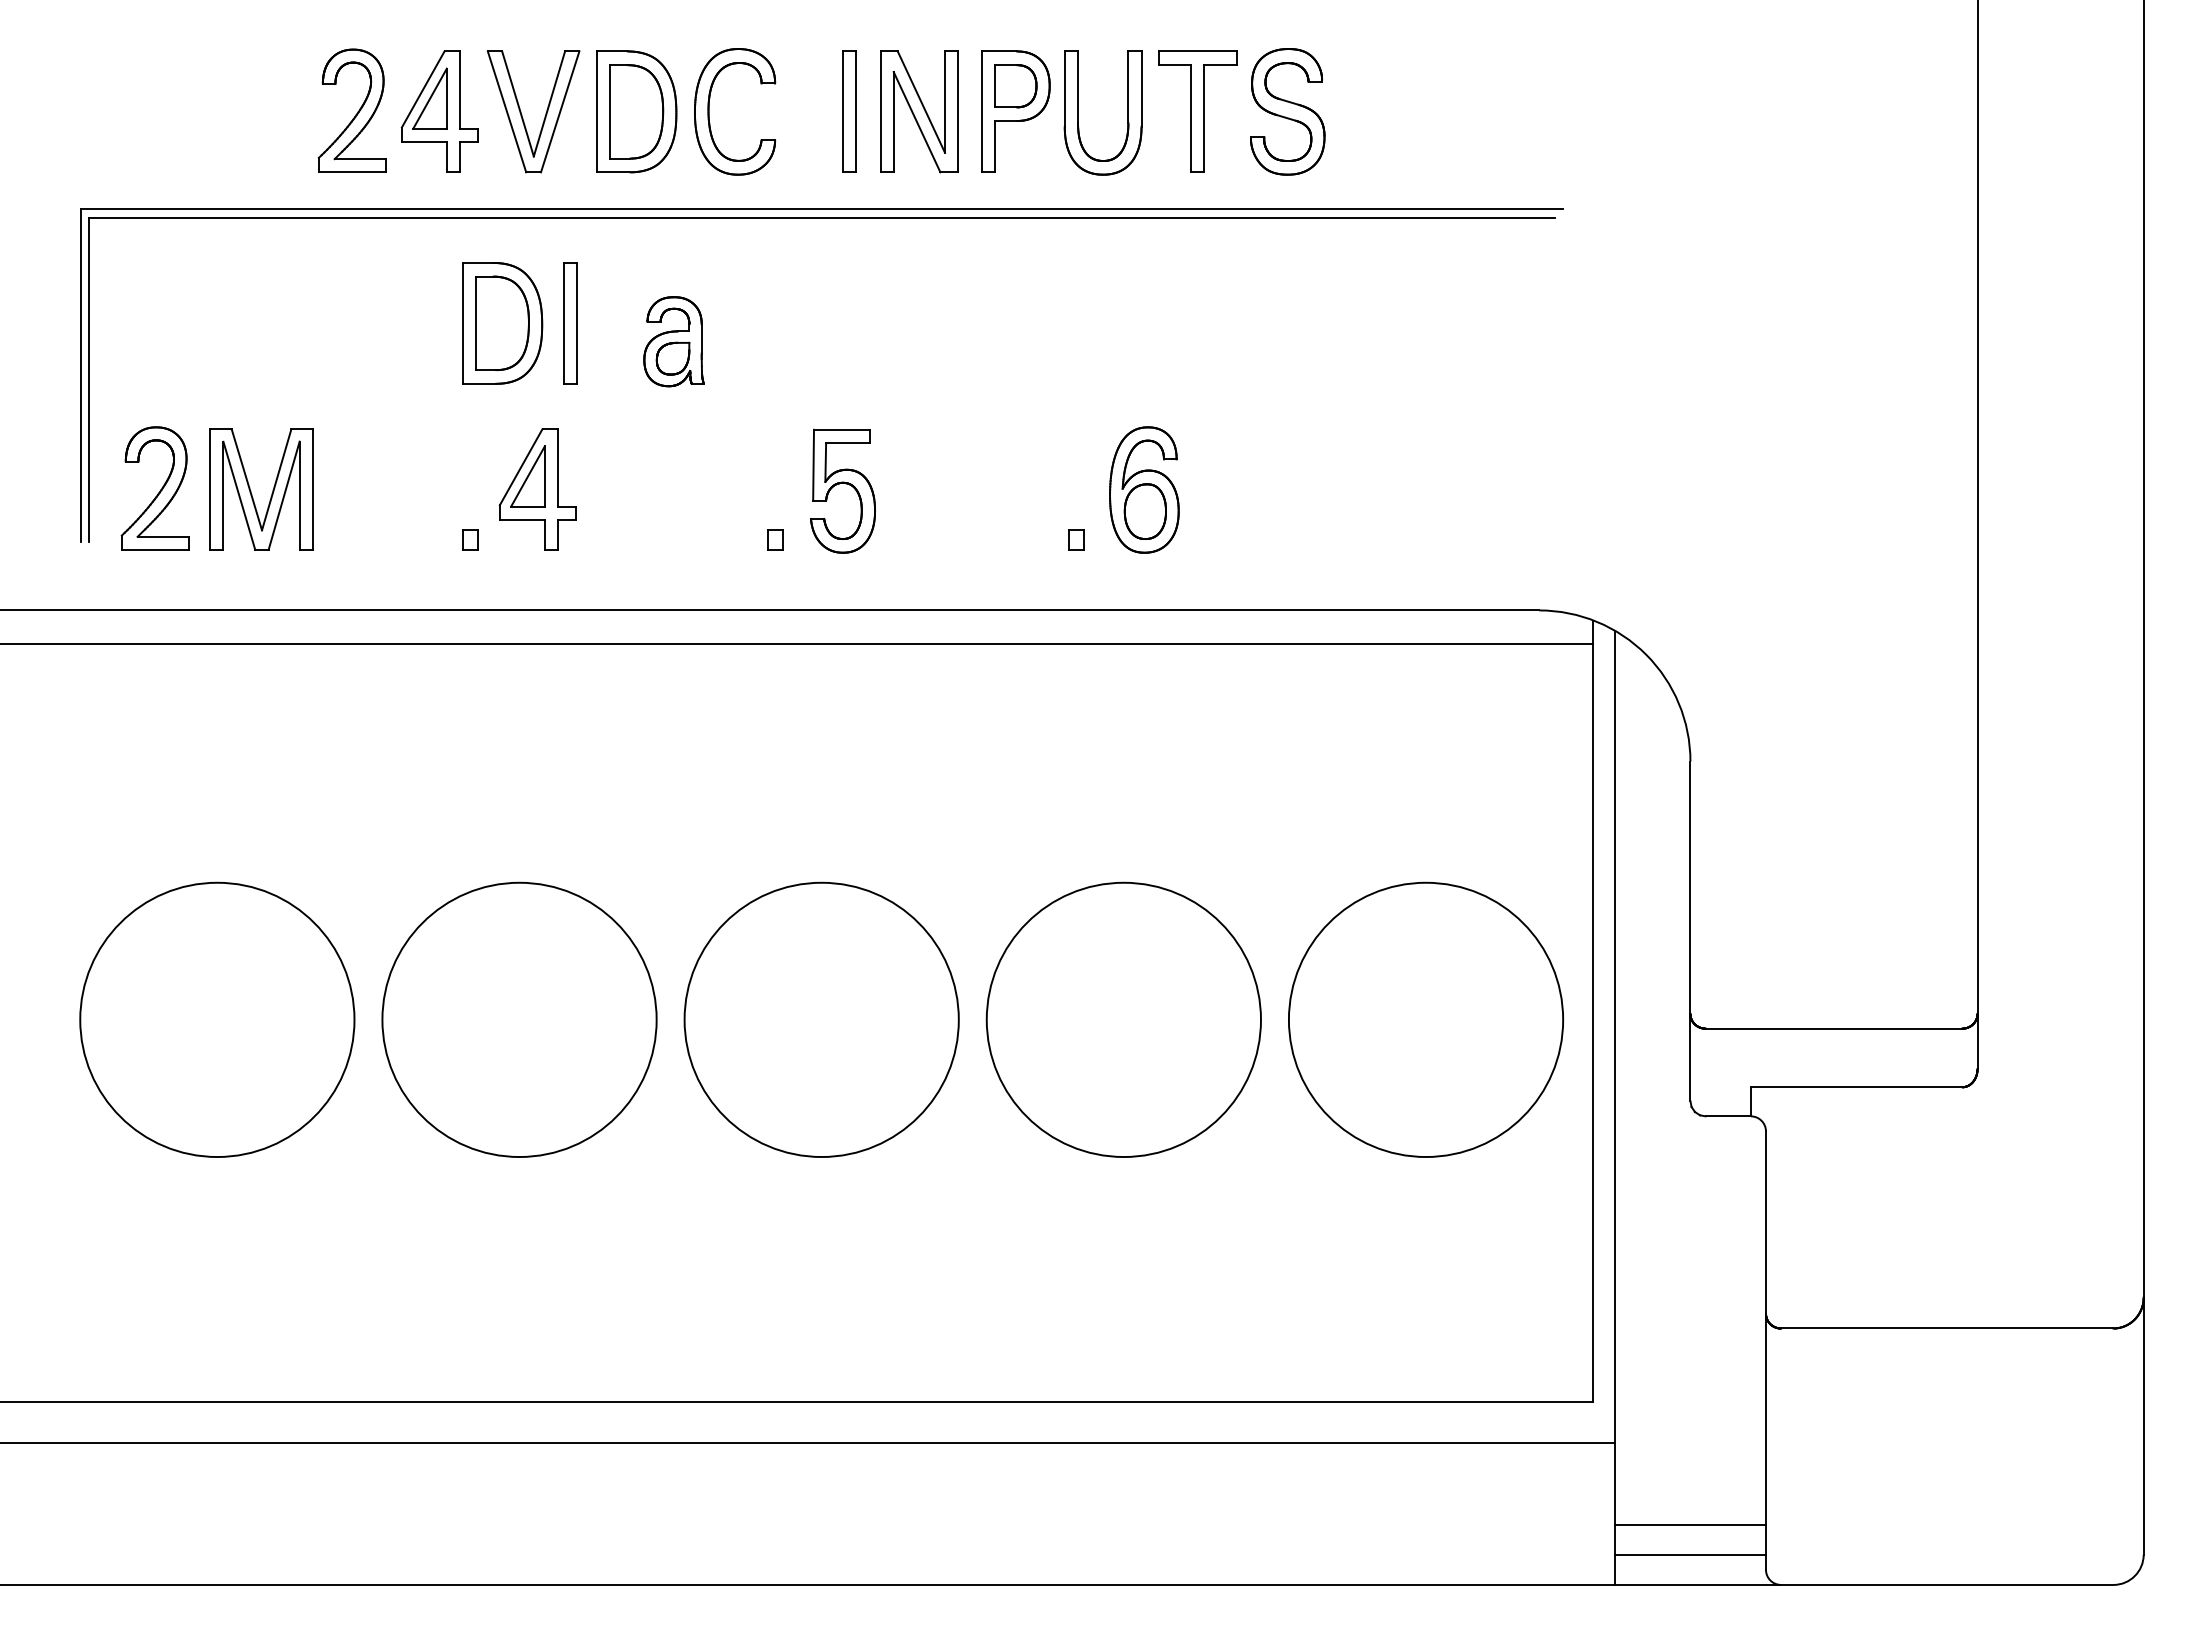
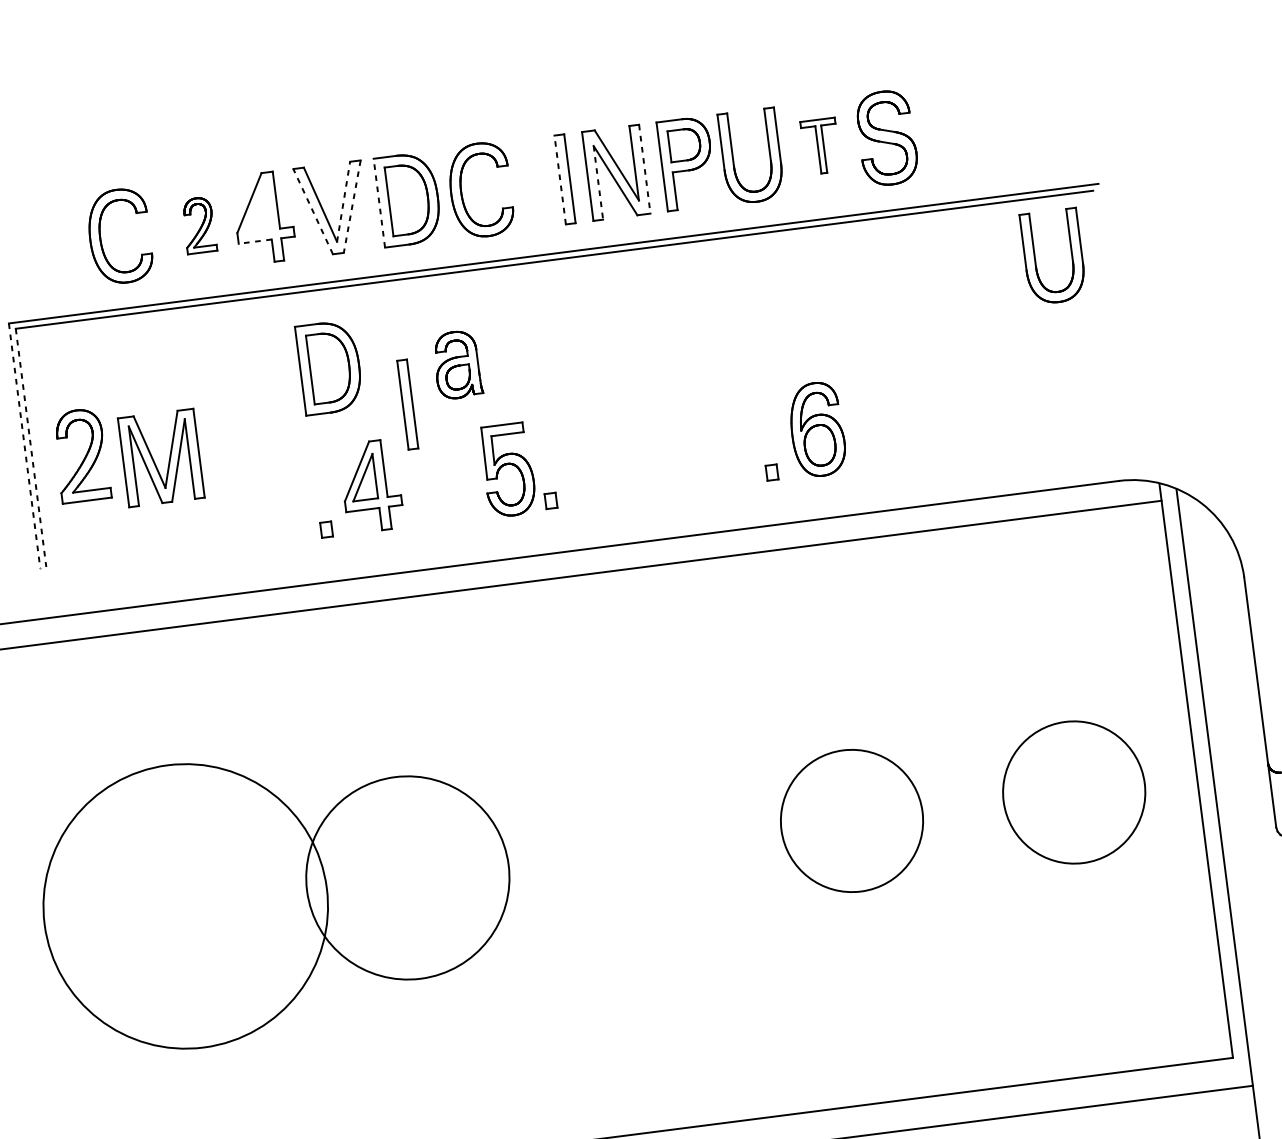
part: (429, 98) -> (254, 209), removed
line: (549, 103) -> (343, 201), solid -> dashed
part: (351, 110) -> (198, 225), size x0.6
part: (218, 111) -> (101, 238), added
line: (506, 111) -> (312, 211), solid -> dashed
line: (597, 111) -> (379, 202), solid -> dashed
line: (843, 111) -> (560, 179), solid -> dashed
part: (1197, 111) -> (820, 146), size x0.6
line: (560, 112) -> (352, 207), solid -> dashed
line: (958, 112) -> (645, 169), solid -> dashed
line: (893, 122) -> (598, 183), solid -> dashed
line: (423, 142) -> (254, 242), solid -> dashed
part: (1465, 298) -> (1035, 258), added
part: (570, 323) -> (407, 404), moved
line: (80, 376) -> (24, 446), solid -> dashed
line: (88, 380) -> (30, 448), solid -> dashed
part: (839, 484) -> (505, 465), moved
part: (154, 488) -> (81, 455), moved
part: (251, 491) -> (154, 460), moved
circle: (217, 1019) -> (185, 906), size x1.4
circle: (821, 1019) -> (629, 849), removed
circle: (1123, 1019) -> (851, 820), size x0.7
circle: (1425, 1019) -> (1073, 792), size x0.7

